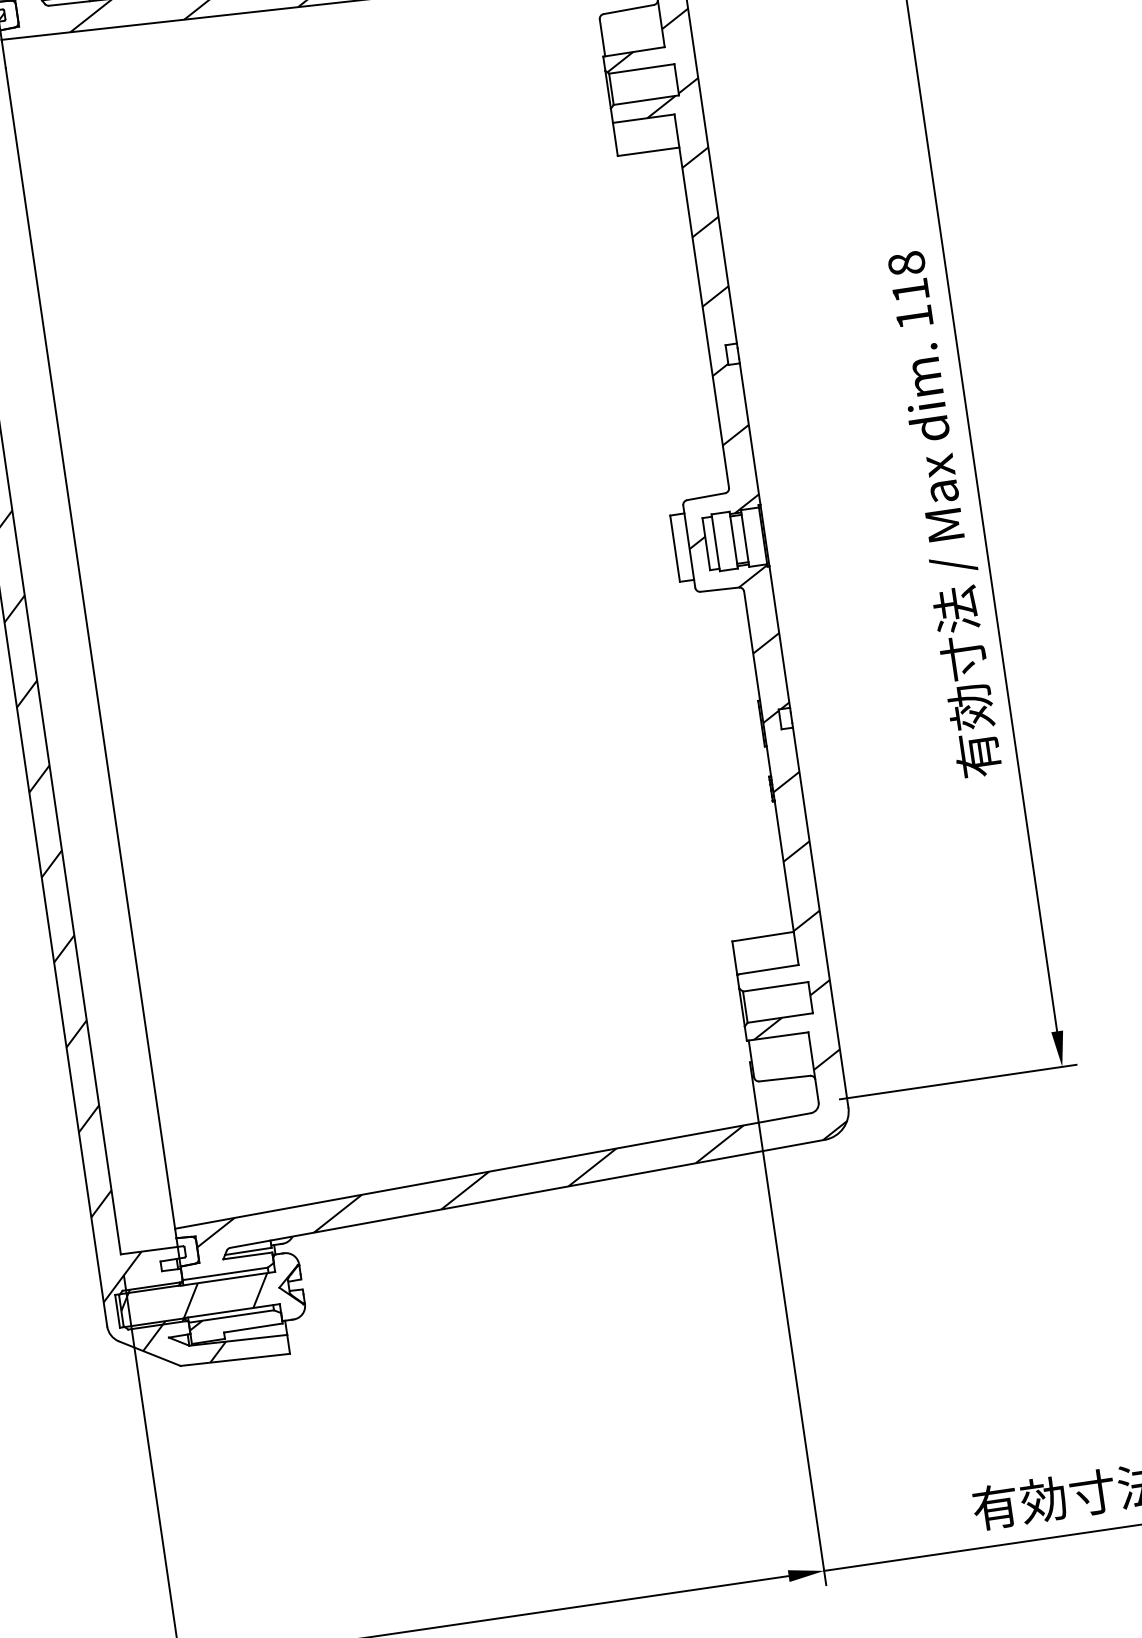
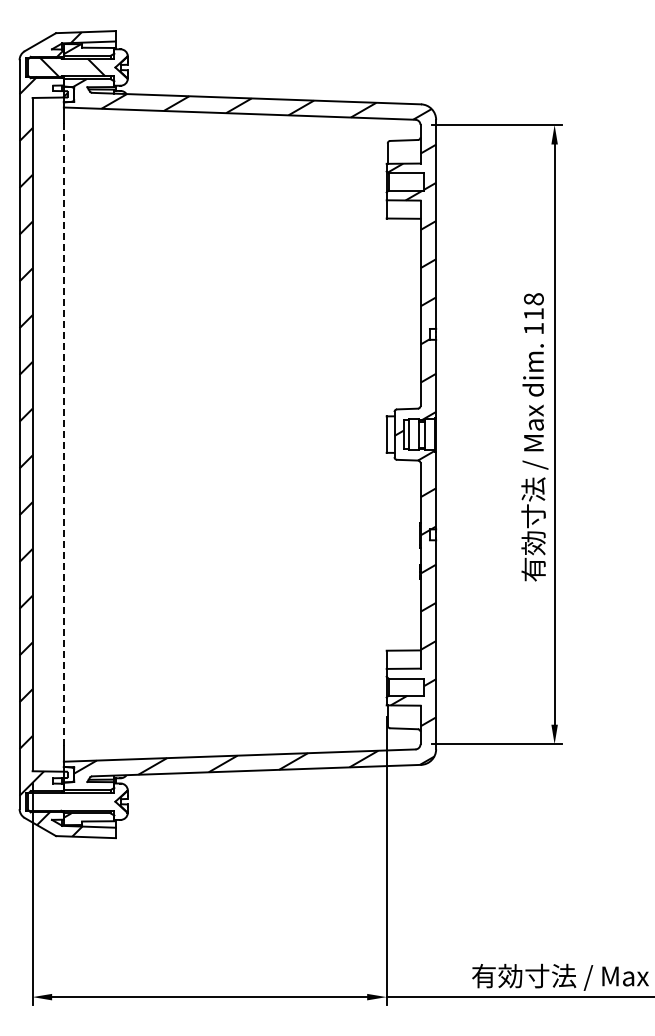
line: (87, 634) -> (63, 434), solid -> dashed
hatch: (198, 1291) -> (71, 797), removed

